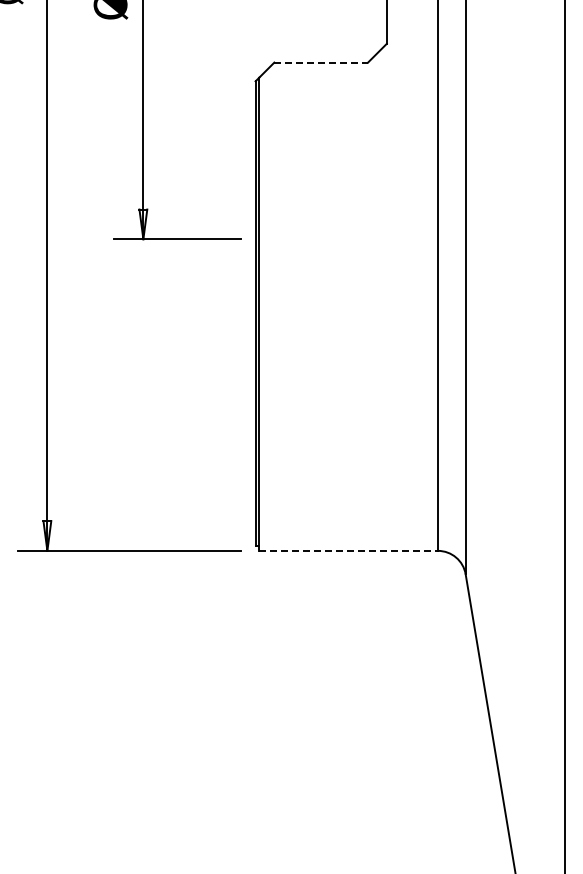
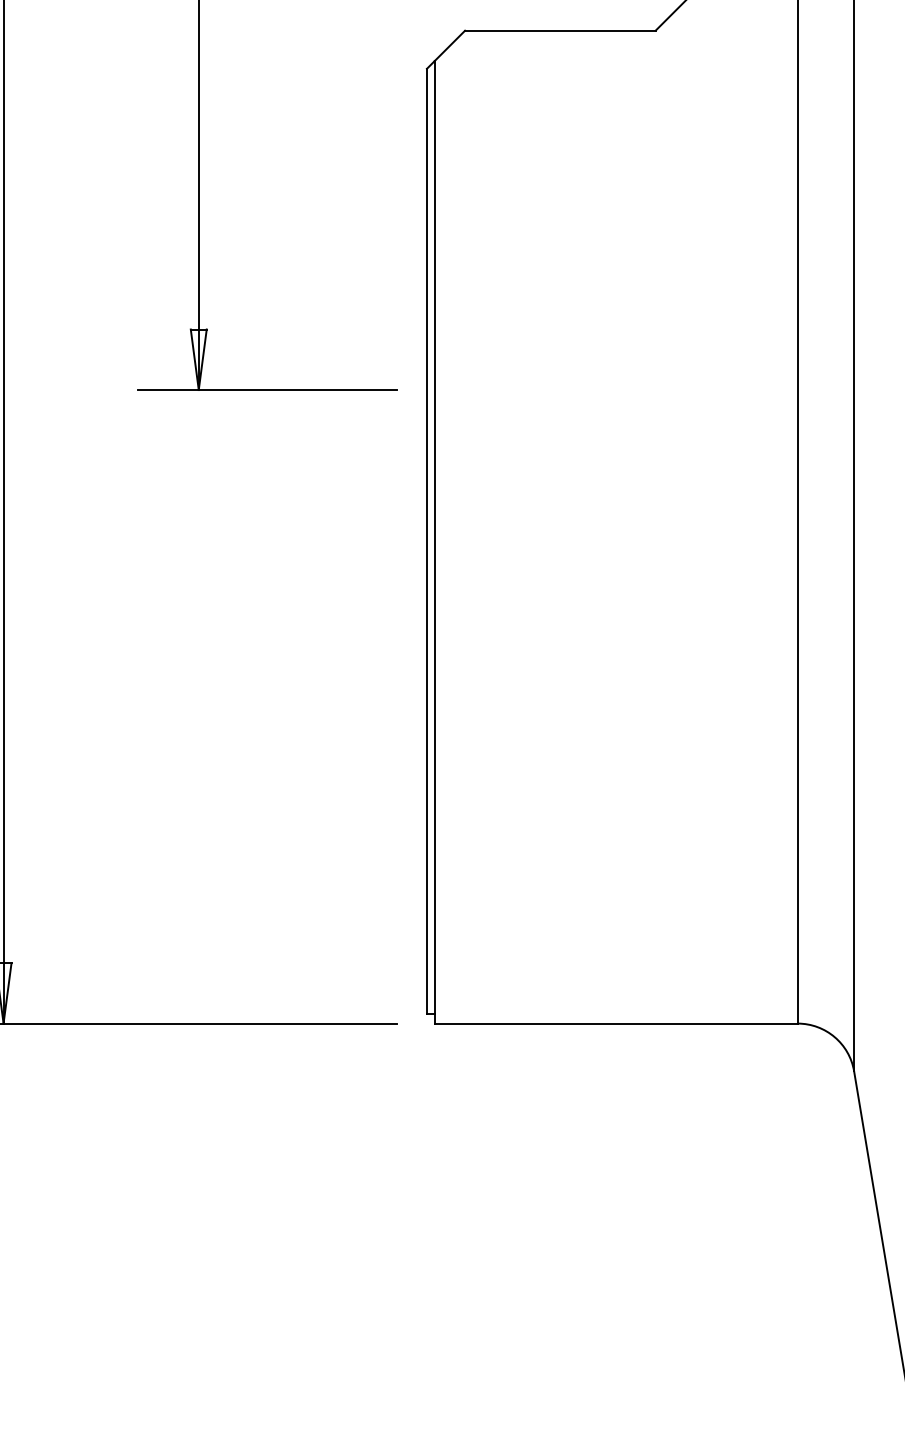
line: (321, 62) -> (560, 30), dashed -> solid
line: (349, 550) -> (617, 1022), dashed -> solid

